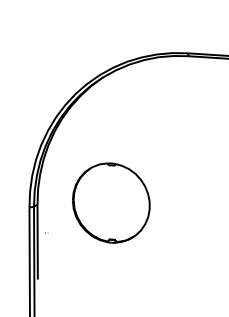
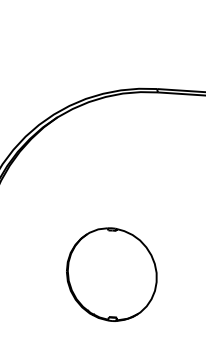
part: (111, 202) -> (112, 273), moved

